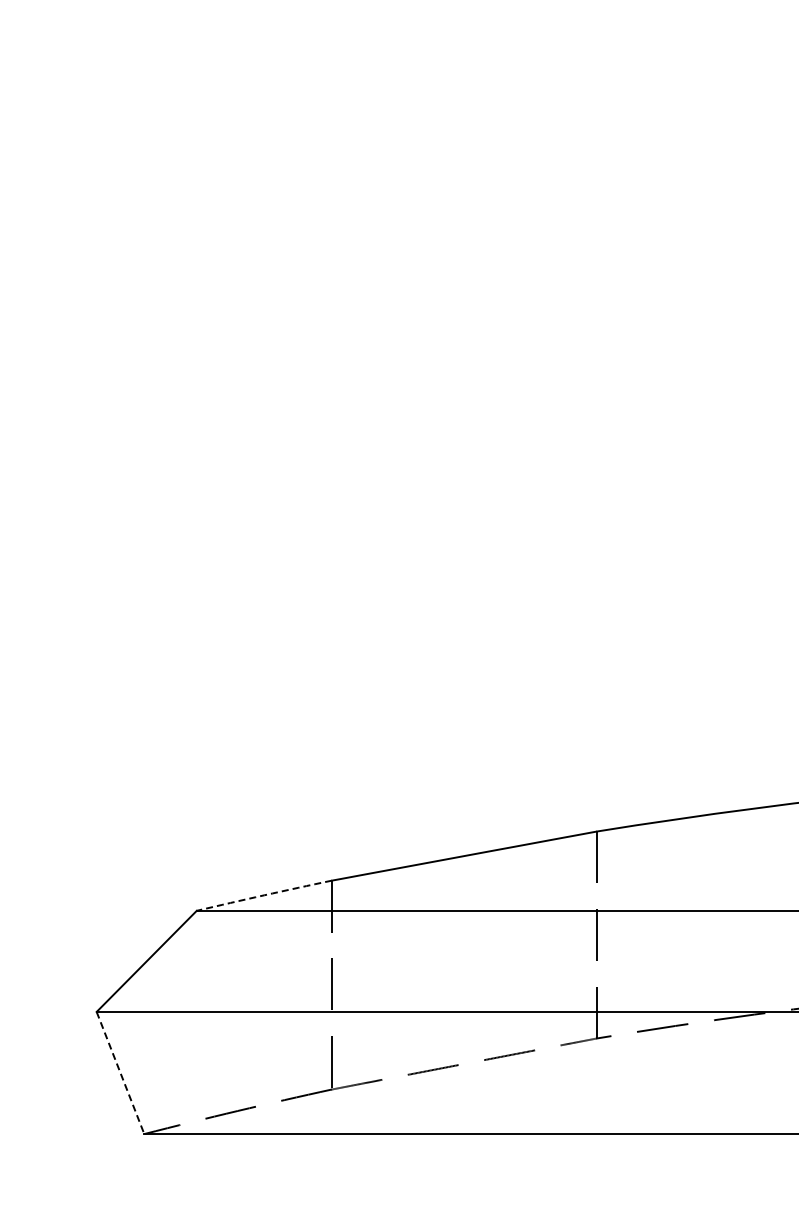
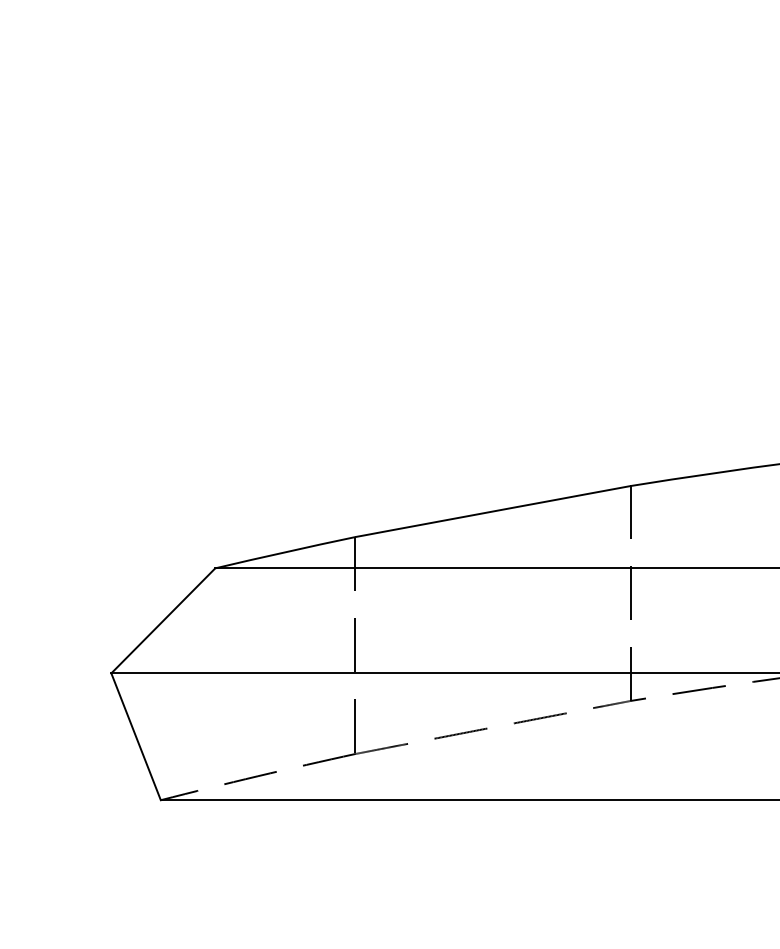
arc: (264, 895) -> (285, 552), dashed -> solid
line: (120, 1072) -> (136, 736), dashed -> solid

